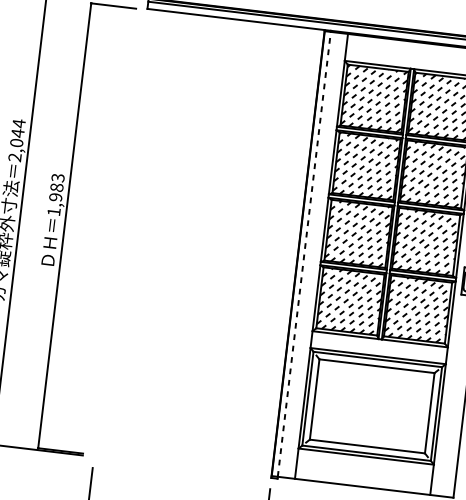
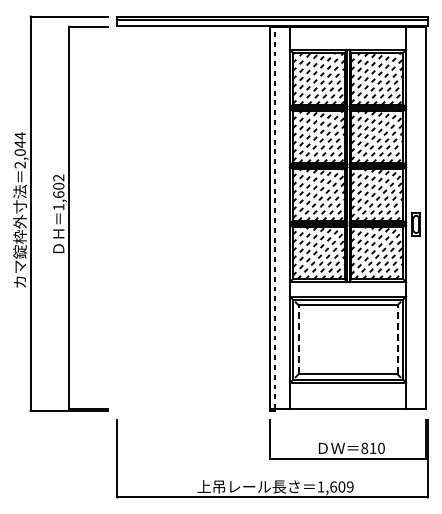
text: (56, 187) -> (58, 186), 1,983 -> 1,602
line: (314, 399) -> (298, 339), solid -> dashed
line: (429, 412) -> (397, 339), solid -> dashed

